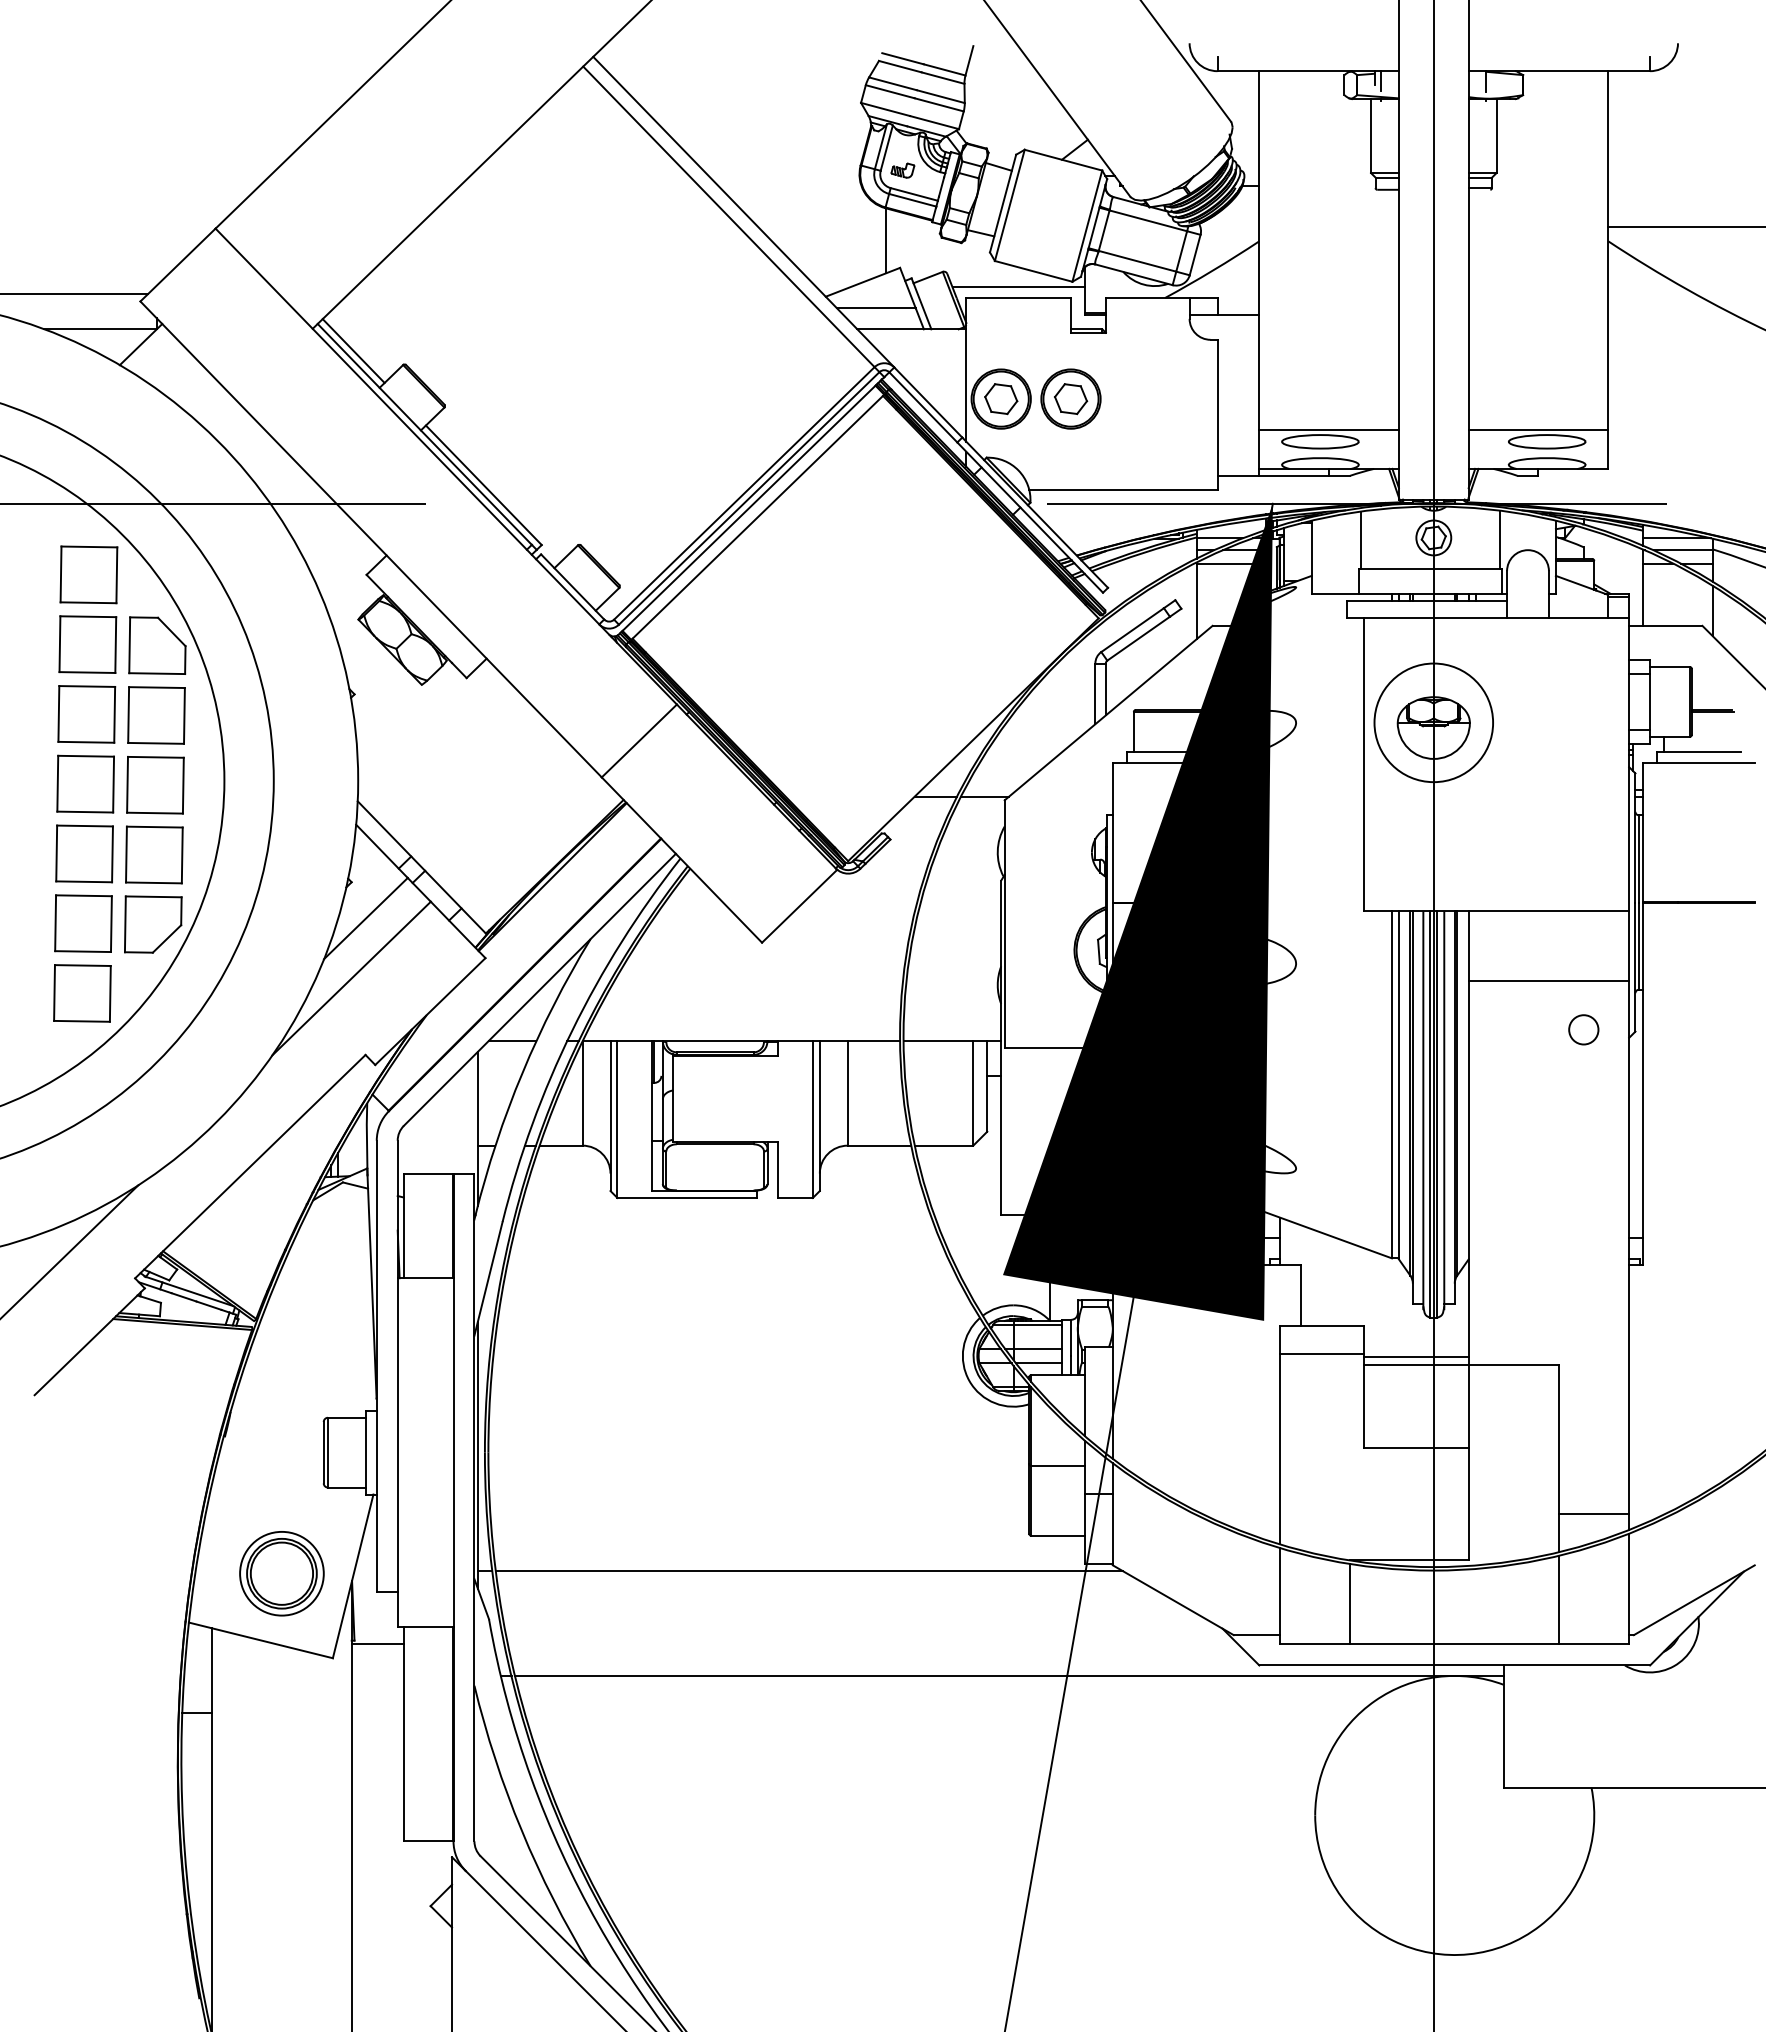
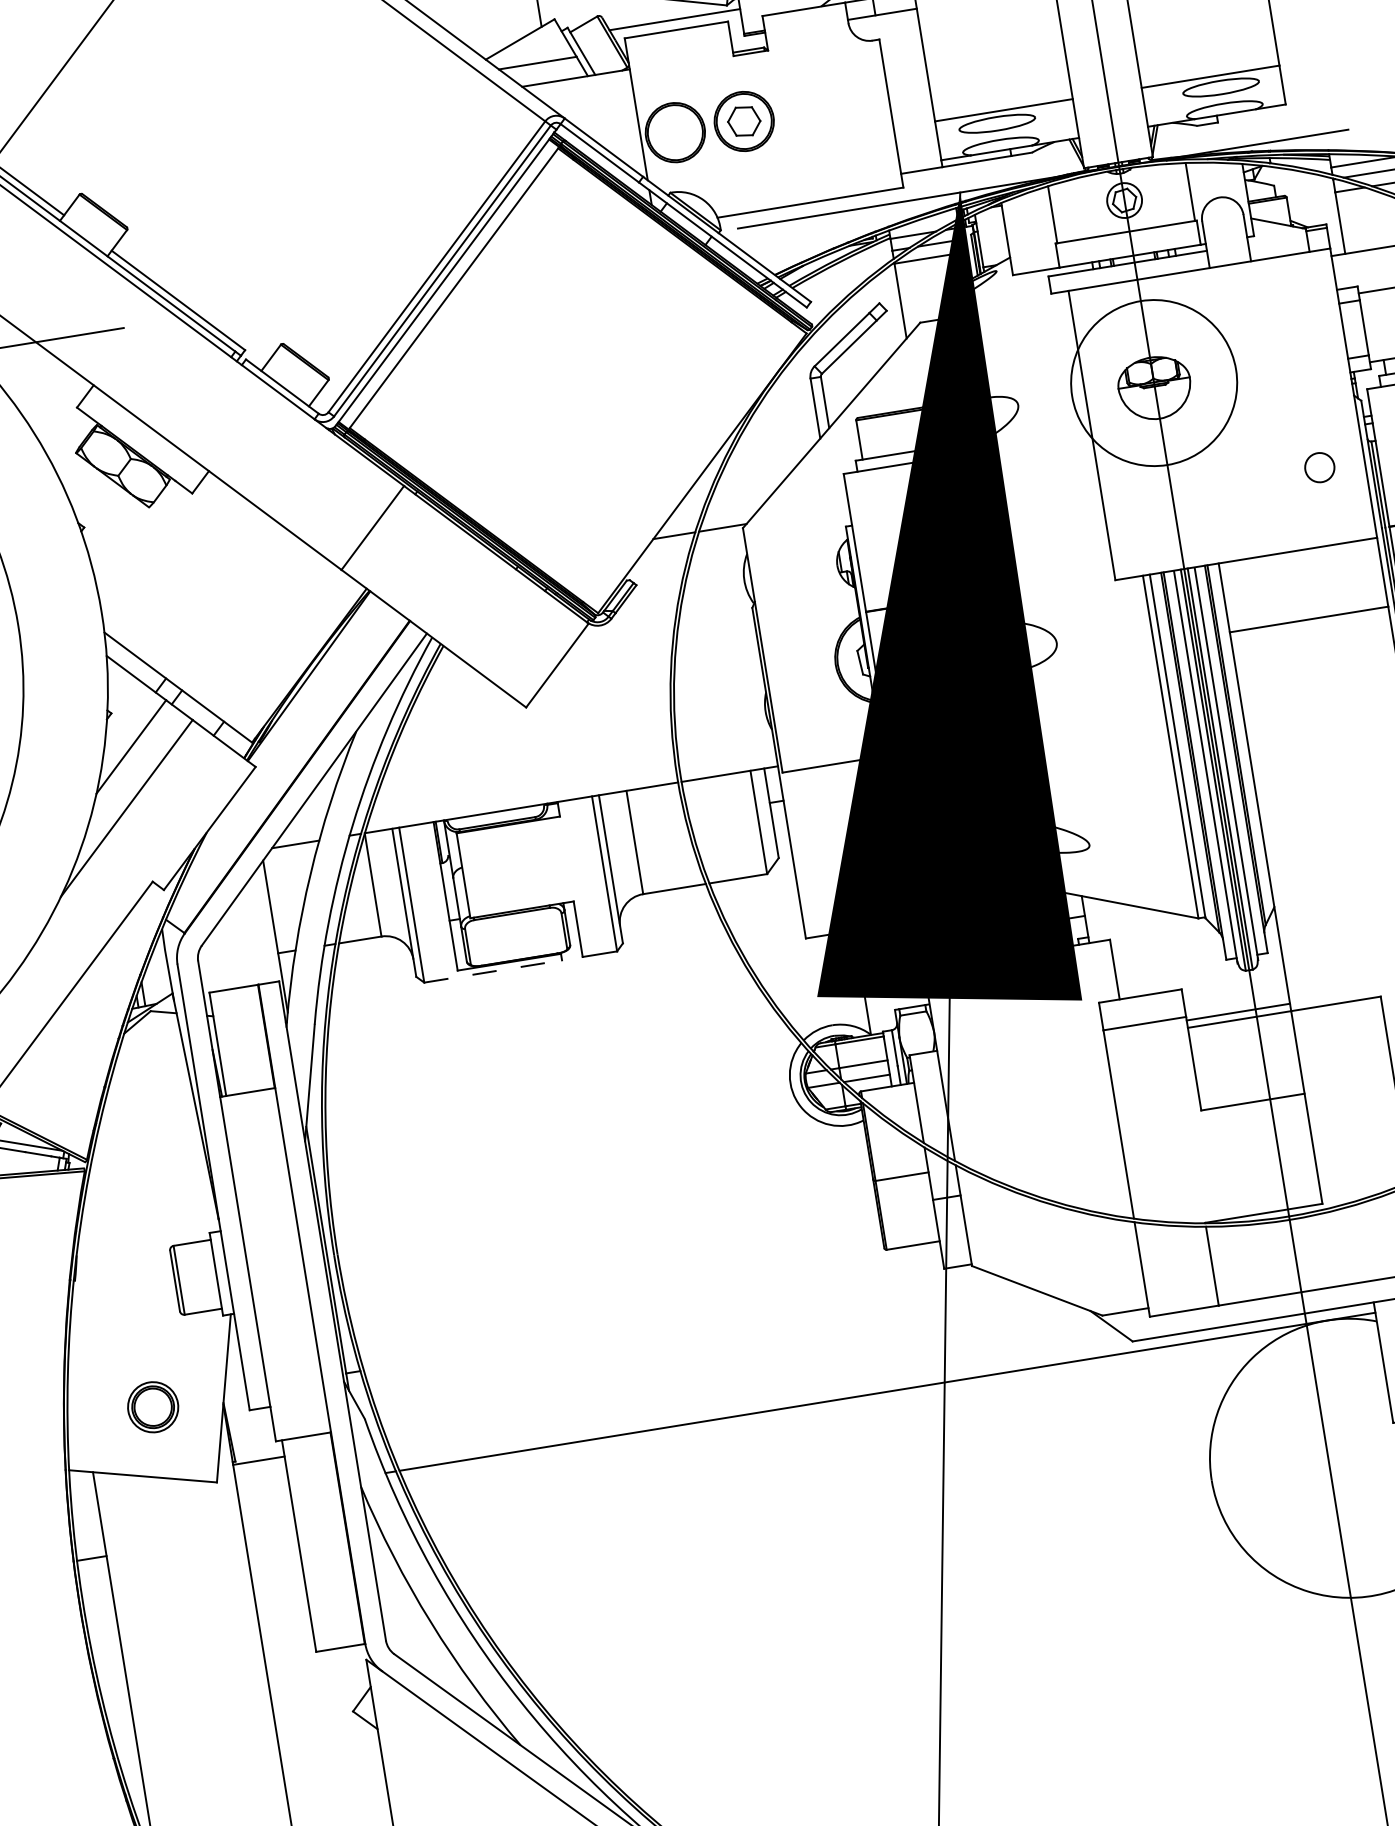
part: (1001, 399) -> (675, 132), removed
circle: (1433, 722) -> (1153, 382), size x1.4
circle: (1583, 1029) -> (1319, 467), moved
line: (687, 1198) -> (493, 971), solid -> dashed
line: (809, 1571) -> (673, 1320), removed
part: (281, 1573) -> (152, 1407), size x0.6

